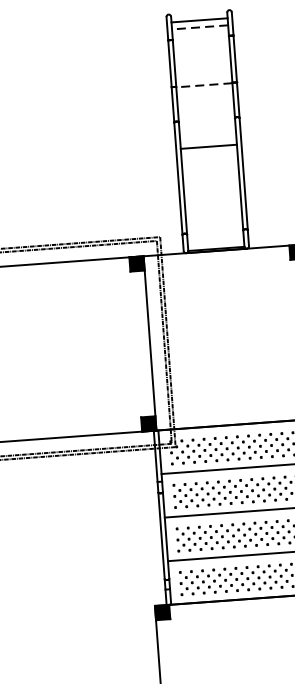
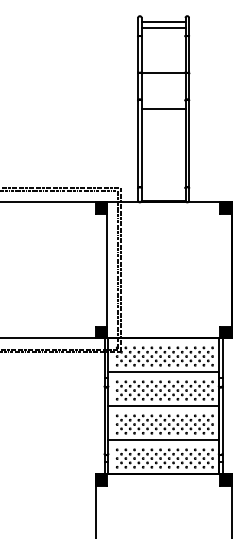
line: (199, 26) -> (163, 27), dashed -> solid
line: (204, 85) -> (163, 73), dashed -> solid
line: (208, 147) -> (163, 109), moved

